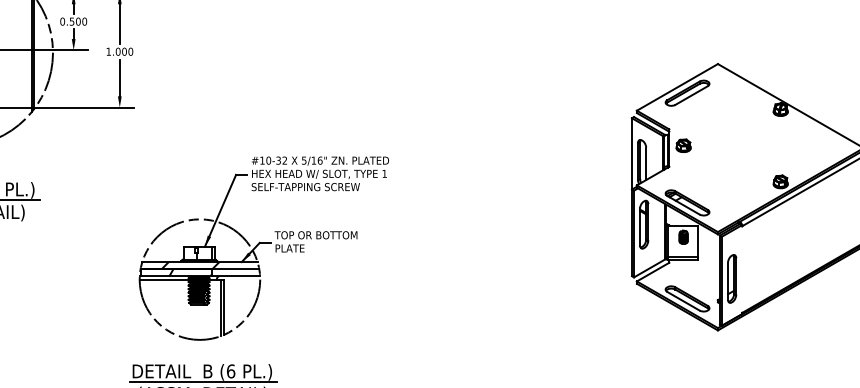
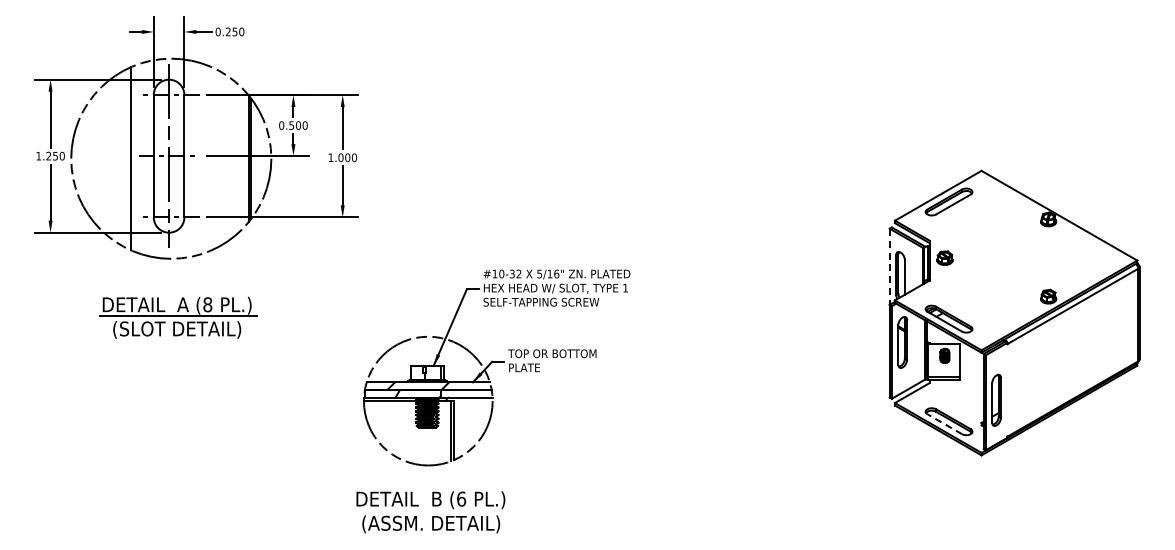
line: (631, 154) -> (889, 267), solid -> dashed
line: (683, 301) -> (944, 424), solid -> dashed
line: (202, 381) -> (431, 509), removed

